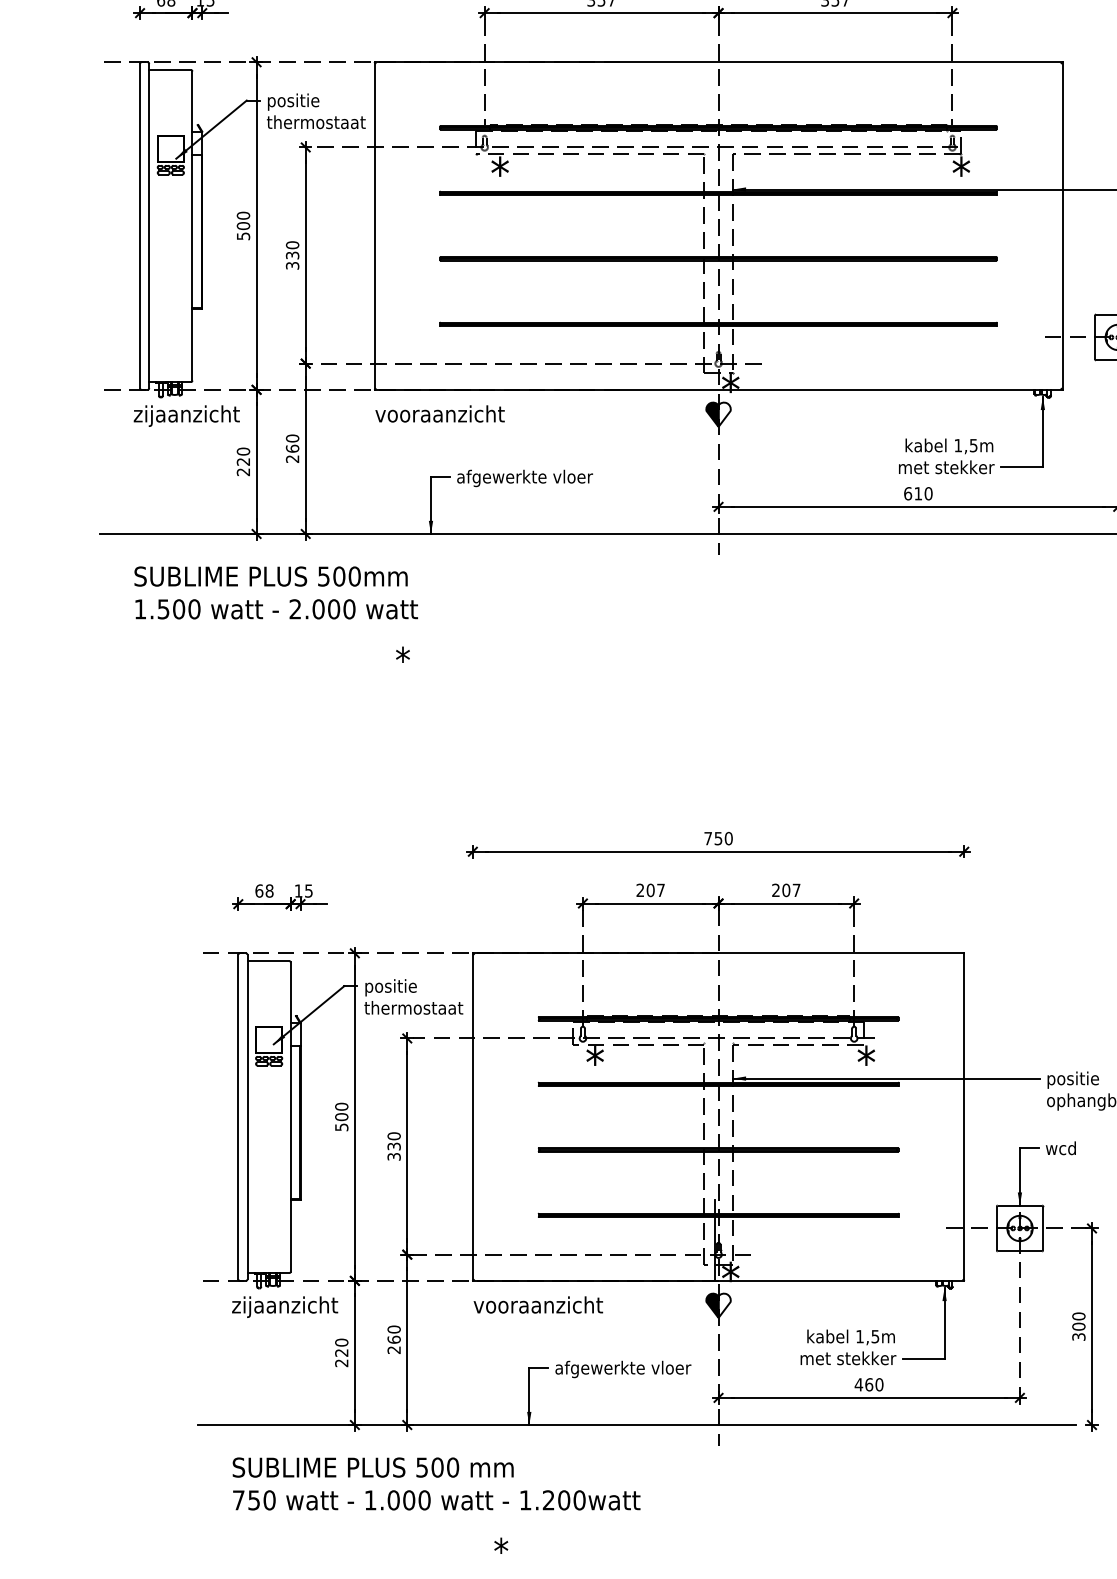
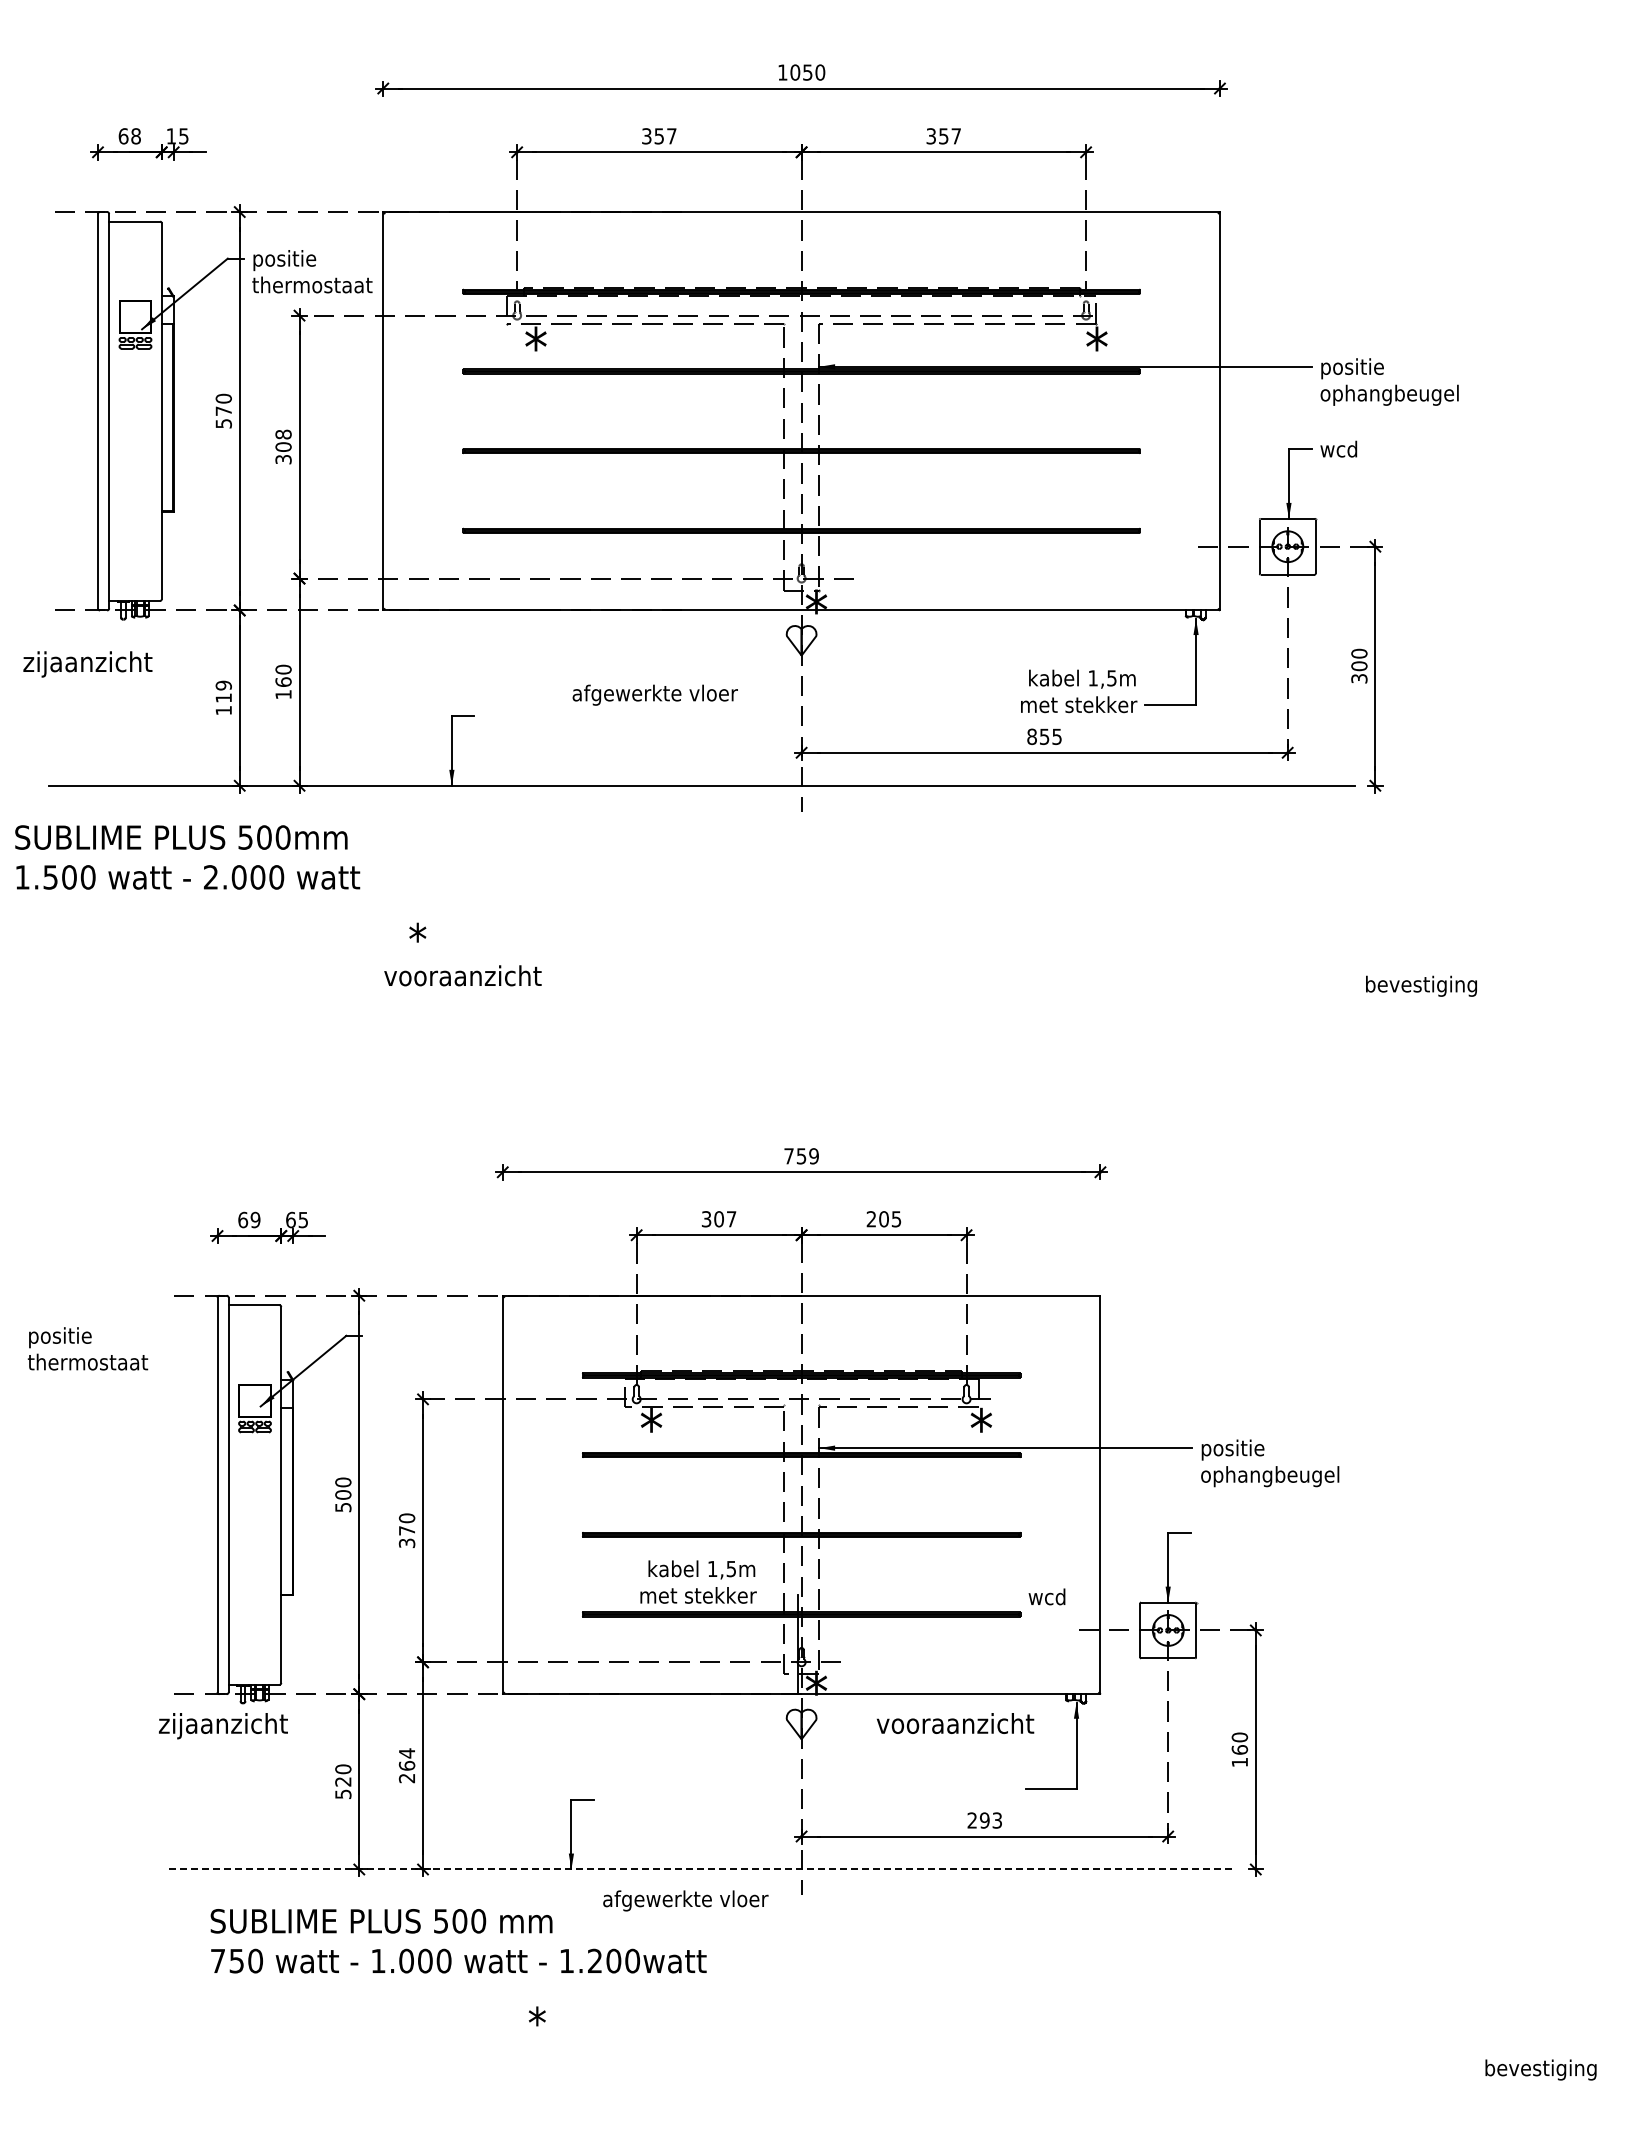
text: (243, 226) -> (223, 411), 500 -> 570
text: (292, 250) -> (283, 440), 330 -> 308
text: (439, 413) -> (462, 975), moved
fill: (711, 414) -> (793, 640), removed
text: (186, 416) -> (87, 664), moved
text: (292, 458) -> (283, 694), 260 -> 160
text: (243, 461) -> (223, 697), 220 -> 119
text: (524, 477) -> (654, 694), moved
text: (918, 493) -> (1044, 736), 610 -> 855
text: (276, 592) -> (187, 857), moved
text: (728, 838) -> (813, 1156), 750 -> 759
text: (298, 890) -> (290, 1219), 15 -> 65
text: (640, 890) -> (706, 1219), 207 -> 307
text: (796, 890) -> (896, 1219), 207 -> 205
text: (269, 891) -> (255, 1220), 68 -> 69
text: (413, 996) -> (87, 1348), moved
text: (393, 1146) -> (406, 1530), 330 -> 370
text: (1060, 1147) -> (1046, 1596), moved
text: (538, 1304) -> (955, 1723), moved
fill: (711, 1305) -> (793, 1724), removed
text: (285, 1307) -> (223, 1726), moved
text: (393, 1329) -> (406, 1753), 260 -> 264
text: (1078, 1332) -> (1239, 1756), 300 -> 160
text: (848, 1346) -> (698, 1581), moved
text: (341, 1362) -> (343, 1793), 220 -> 520
text: (623, 1369) -> (685, 1900), moved
text: (868, 1384) -> (984, 1820), 460 -> 293
line: (637, 1425) -> (702, 1869), solid -> dashed

